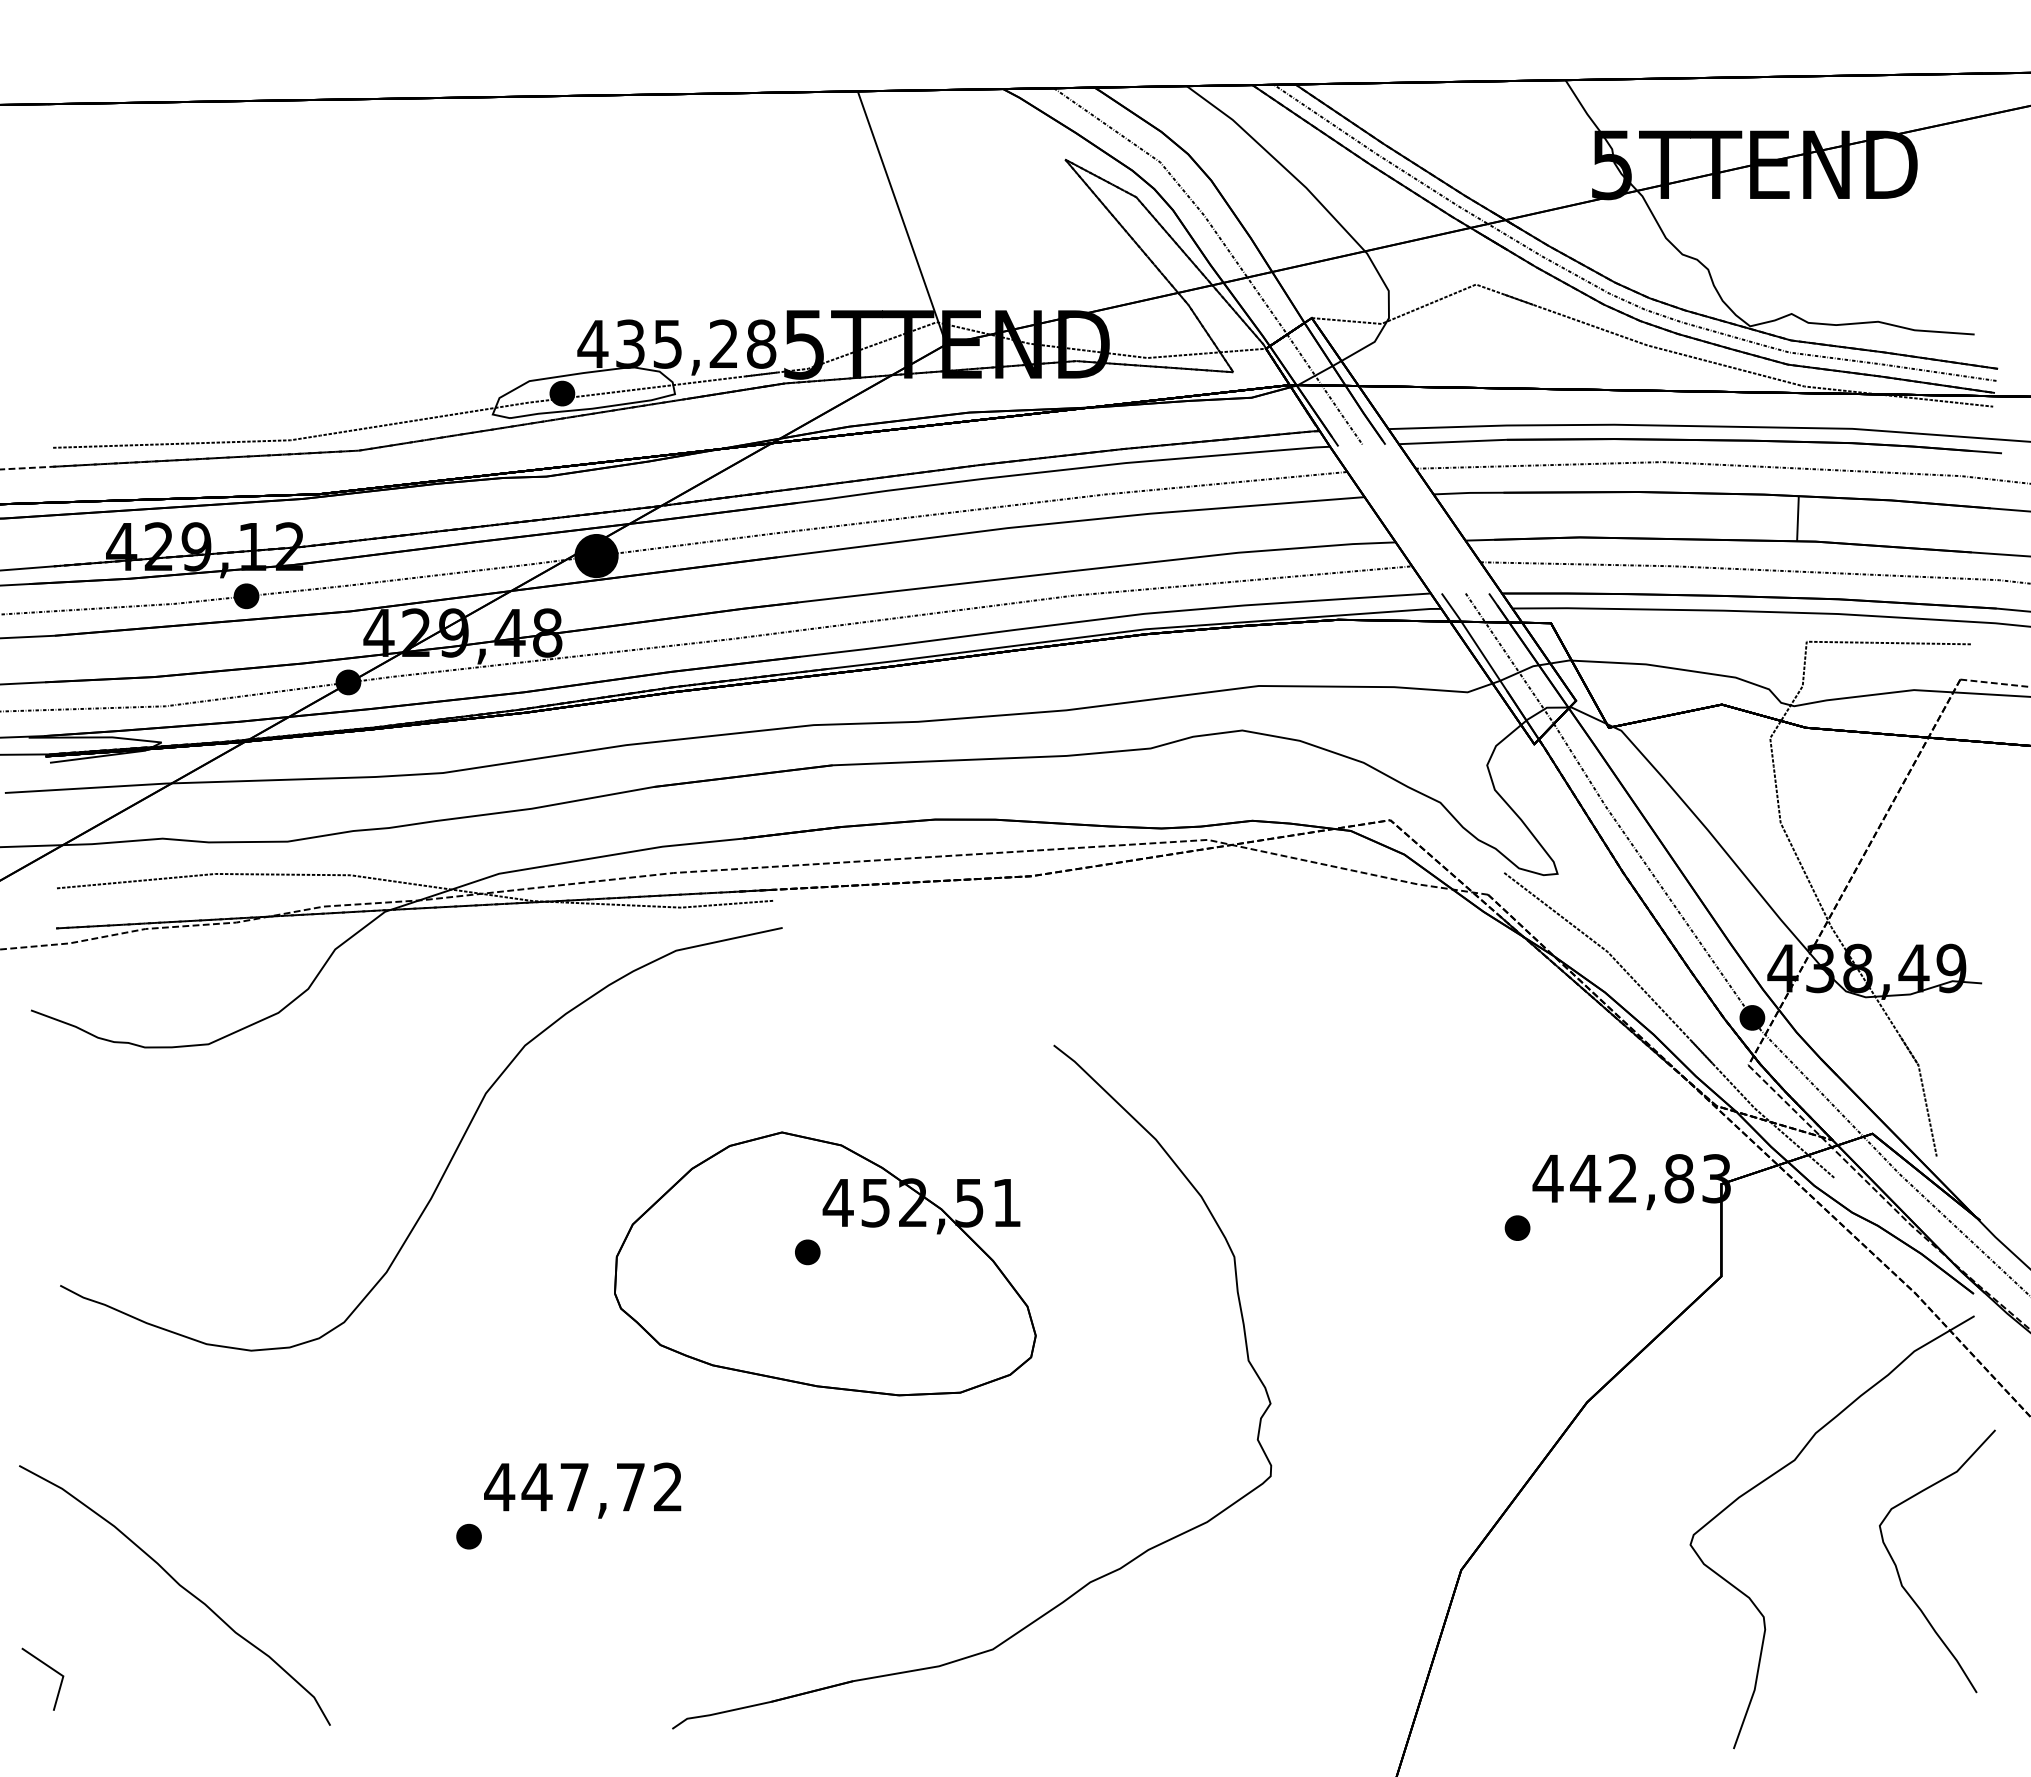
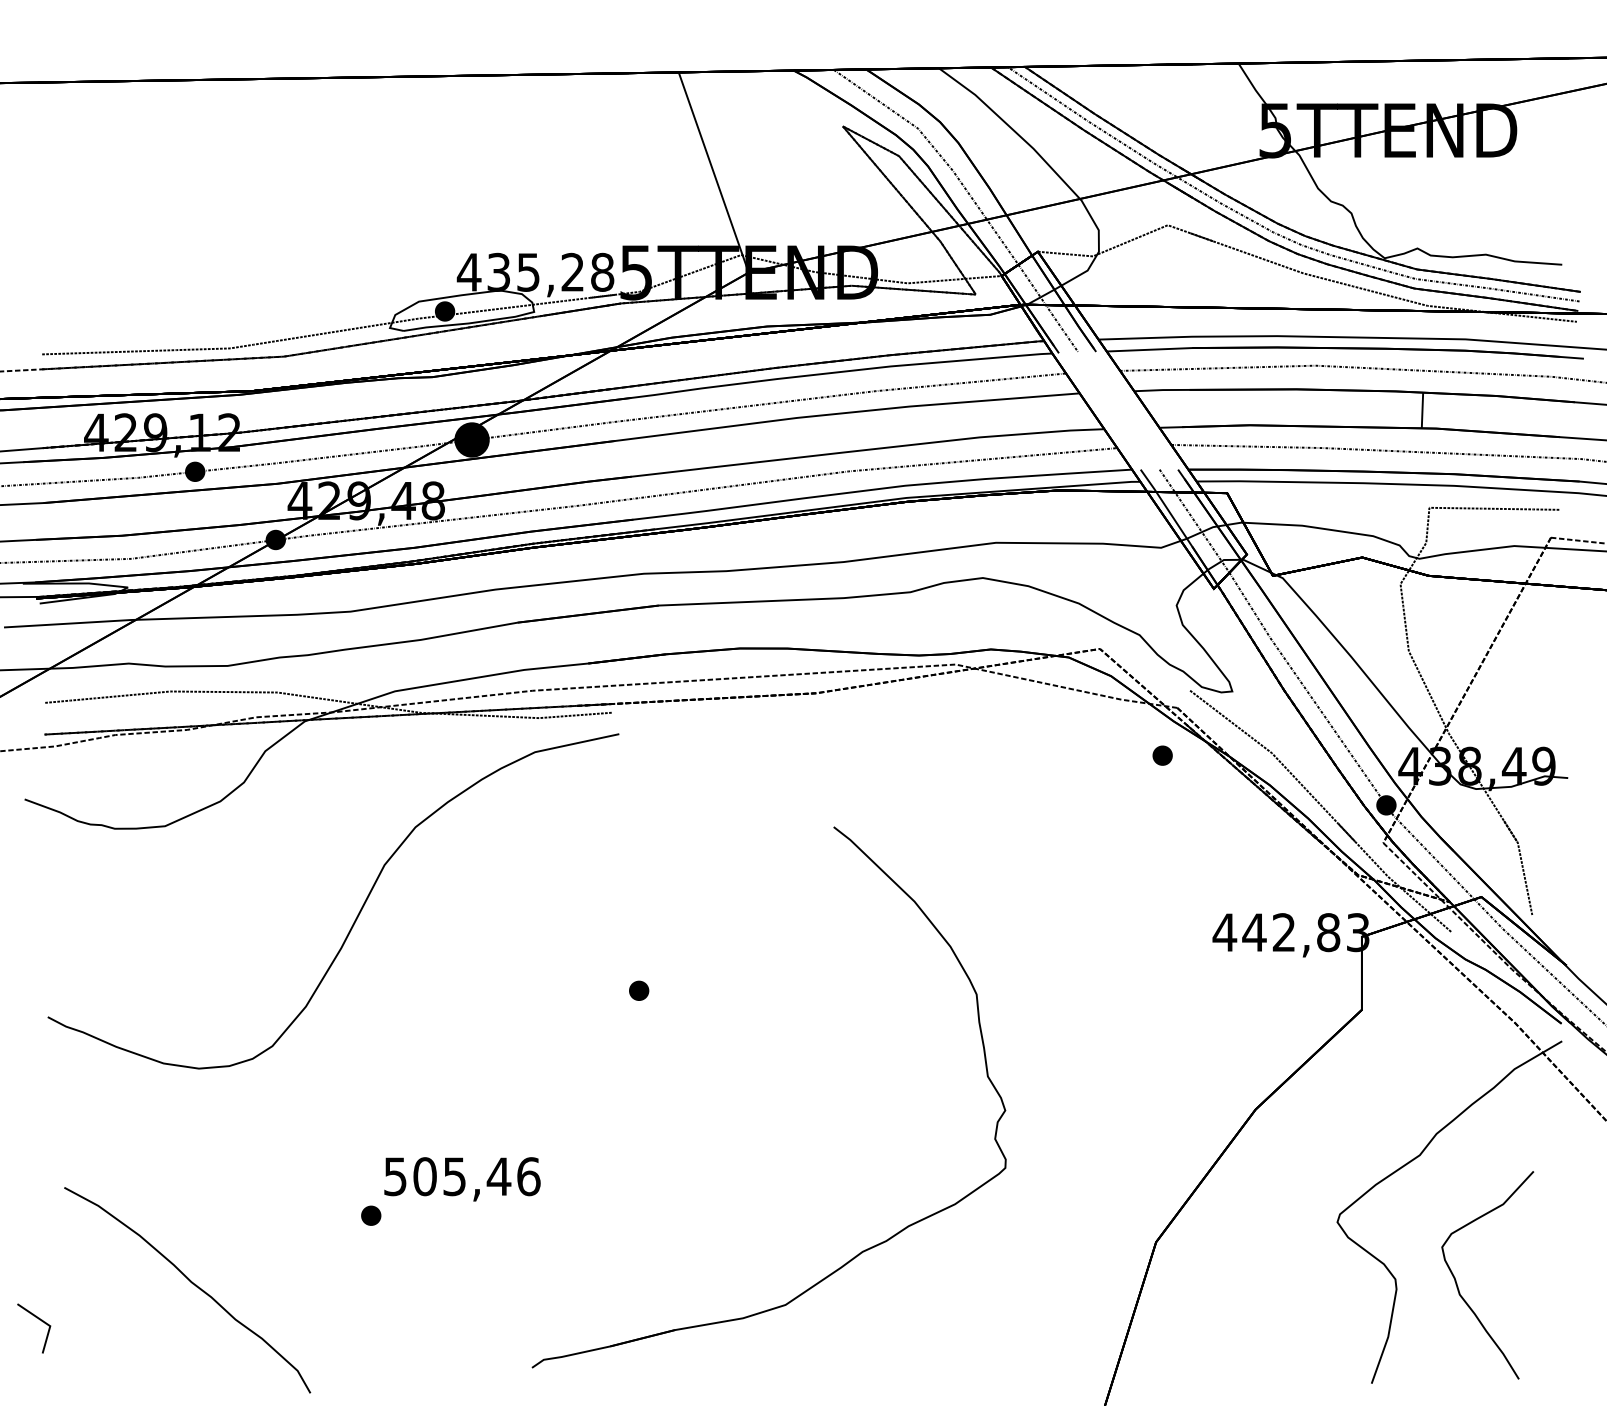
part: (1517, 1227) -> (1162, 755), moved
part: (824, 1263) -> (652, 999), removed
text: (583, 1487) -> (461, 1176), 447,72 -> 505,46
curve: (1900, 1575) -> (1458, 1286), moved
curve: (181, 1588) -> (192, 1284), moved

